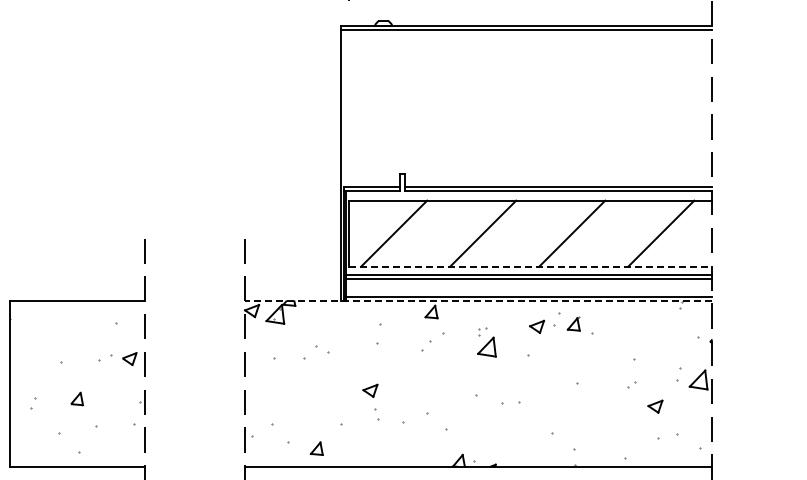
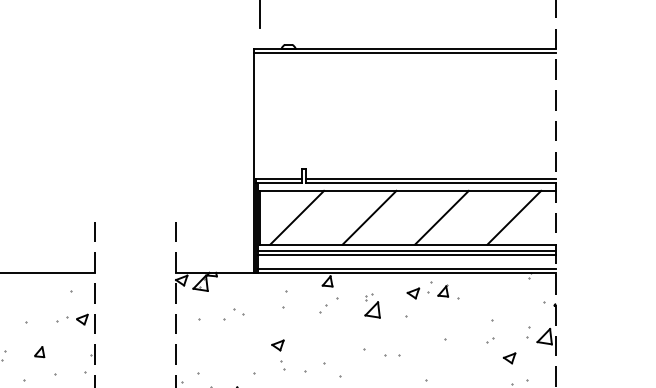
line: (530, 266) -> (408, 244), dashed -> solid
line: (478, 301) -> (365, 272), dashed -> solid

